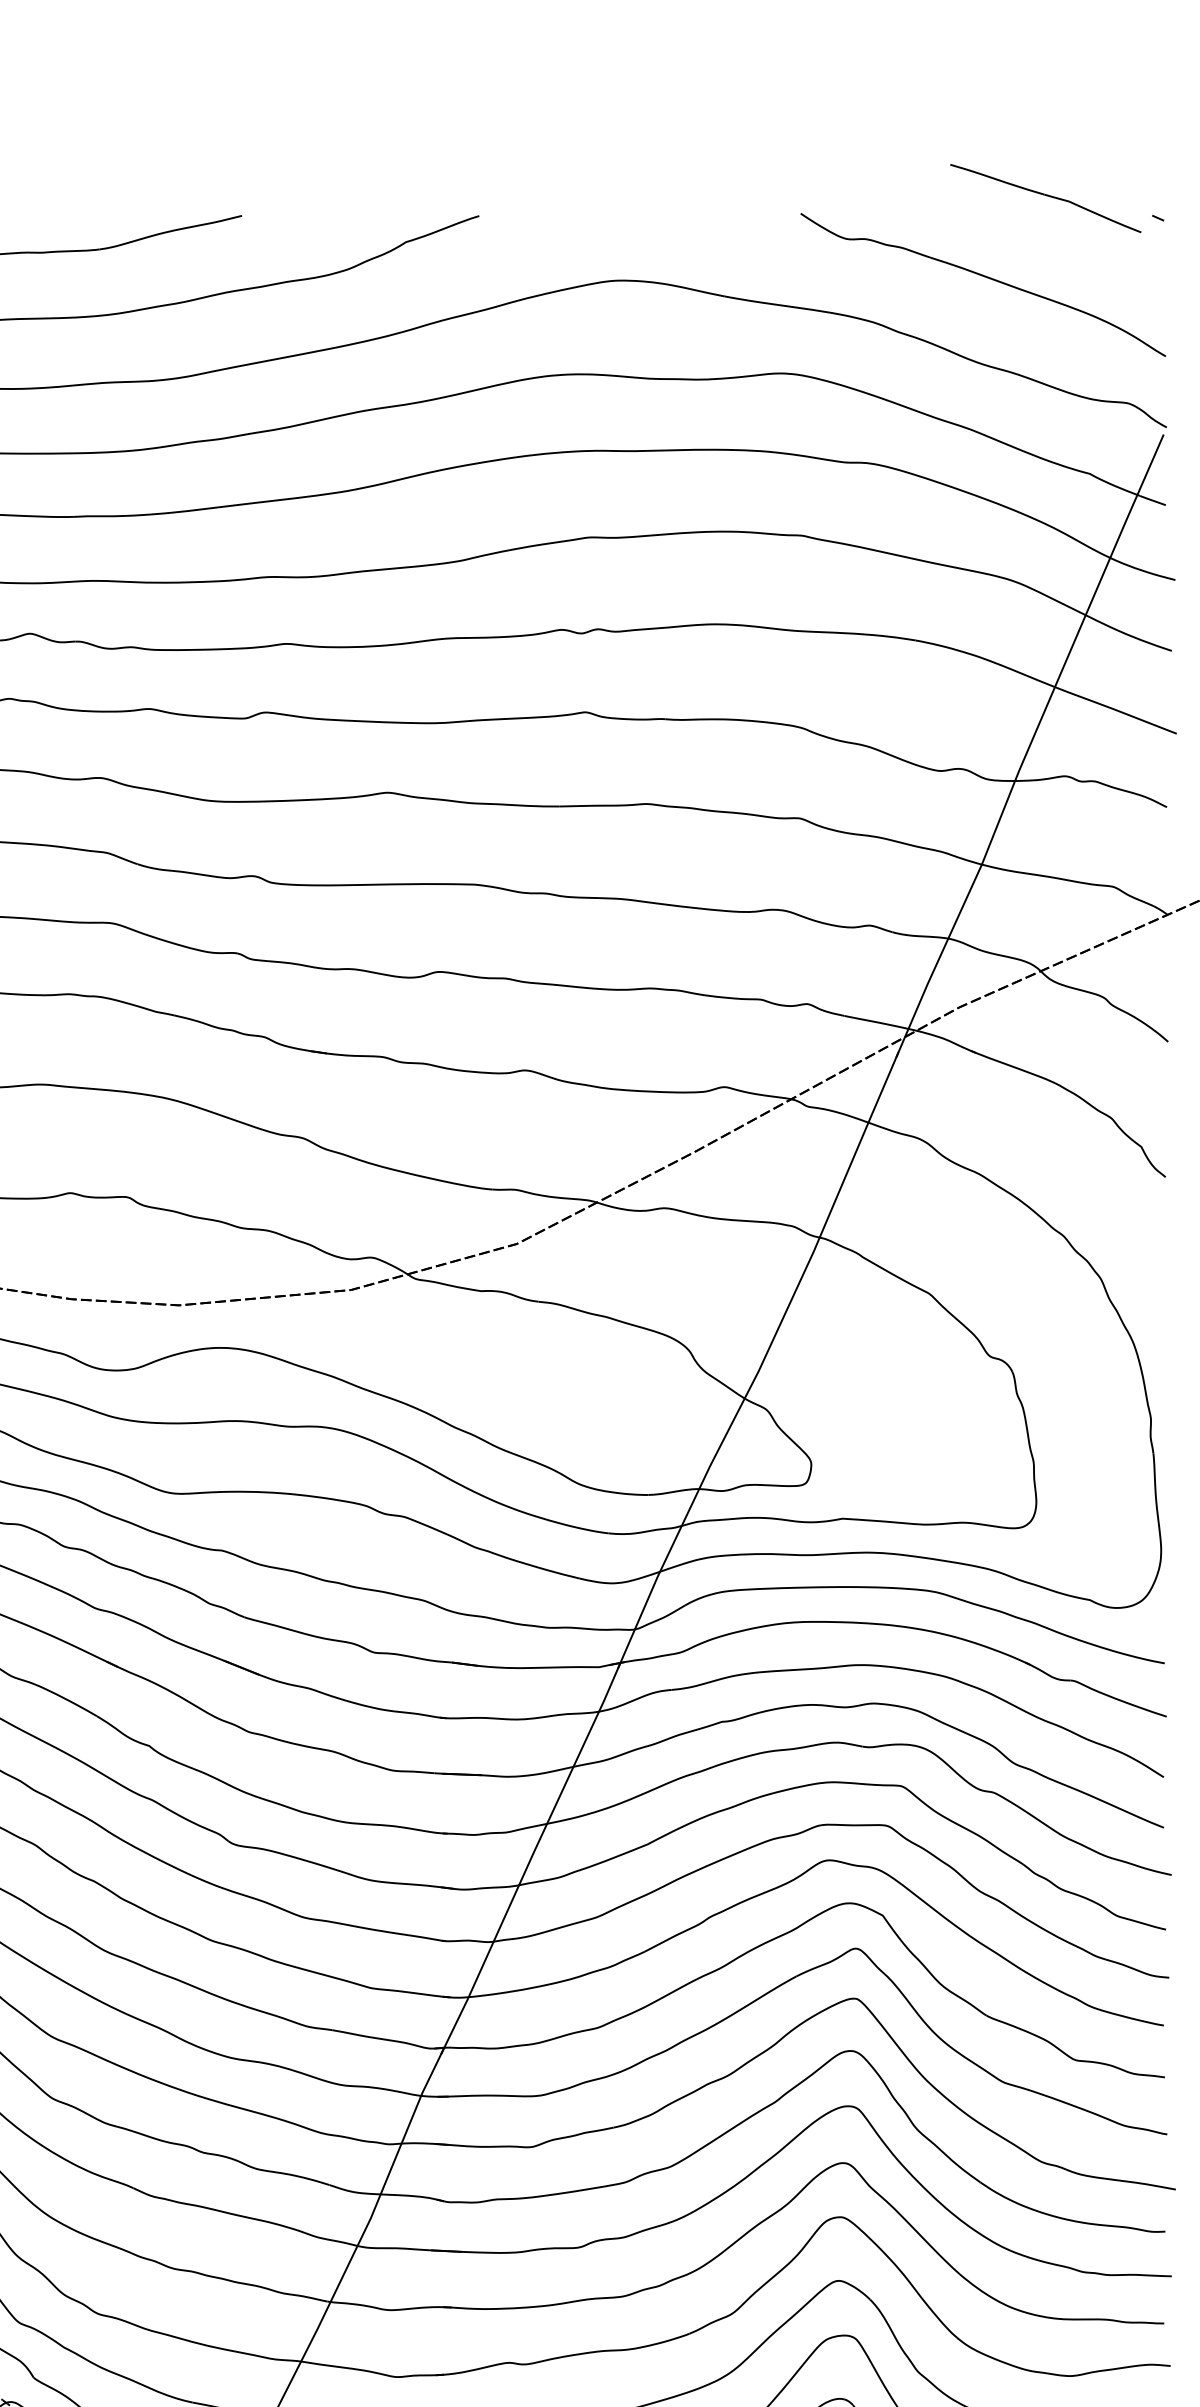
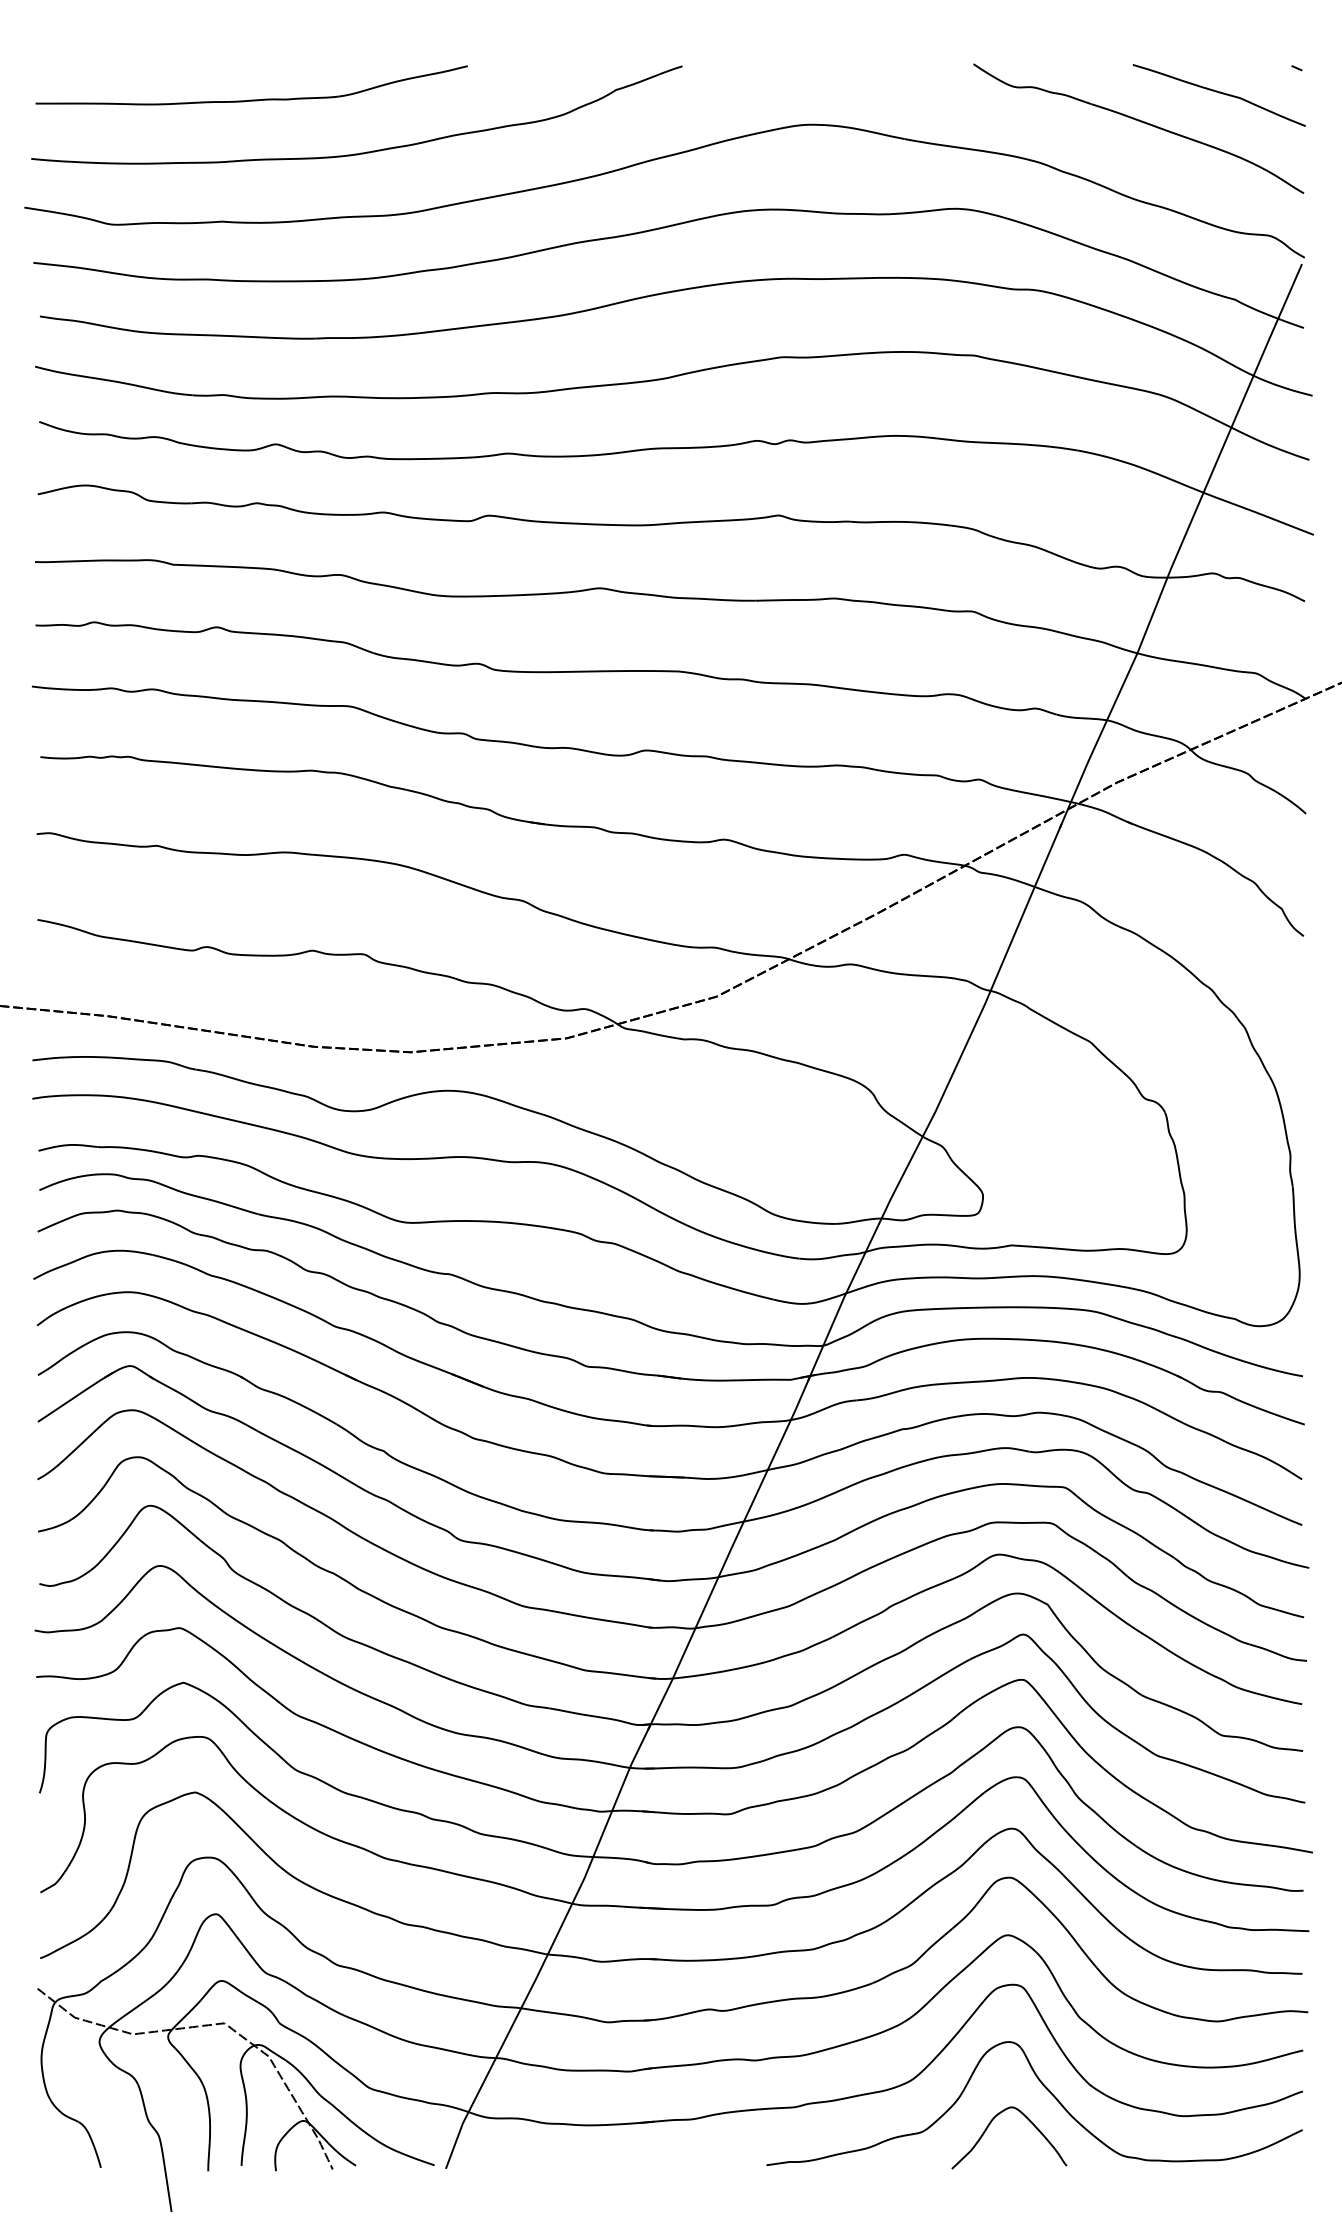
part: (1044, 198) -> (1218, 95), moved

